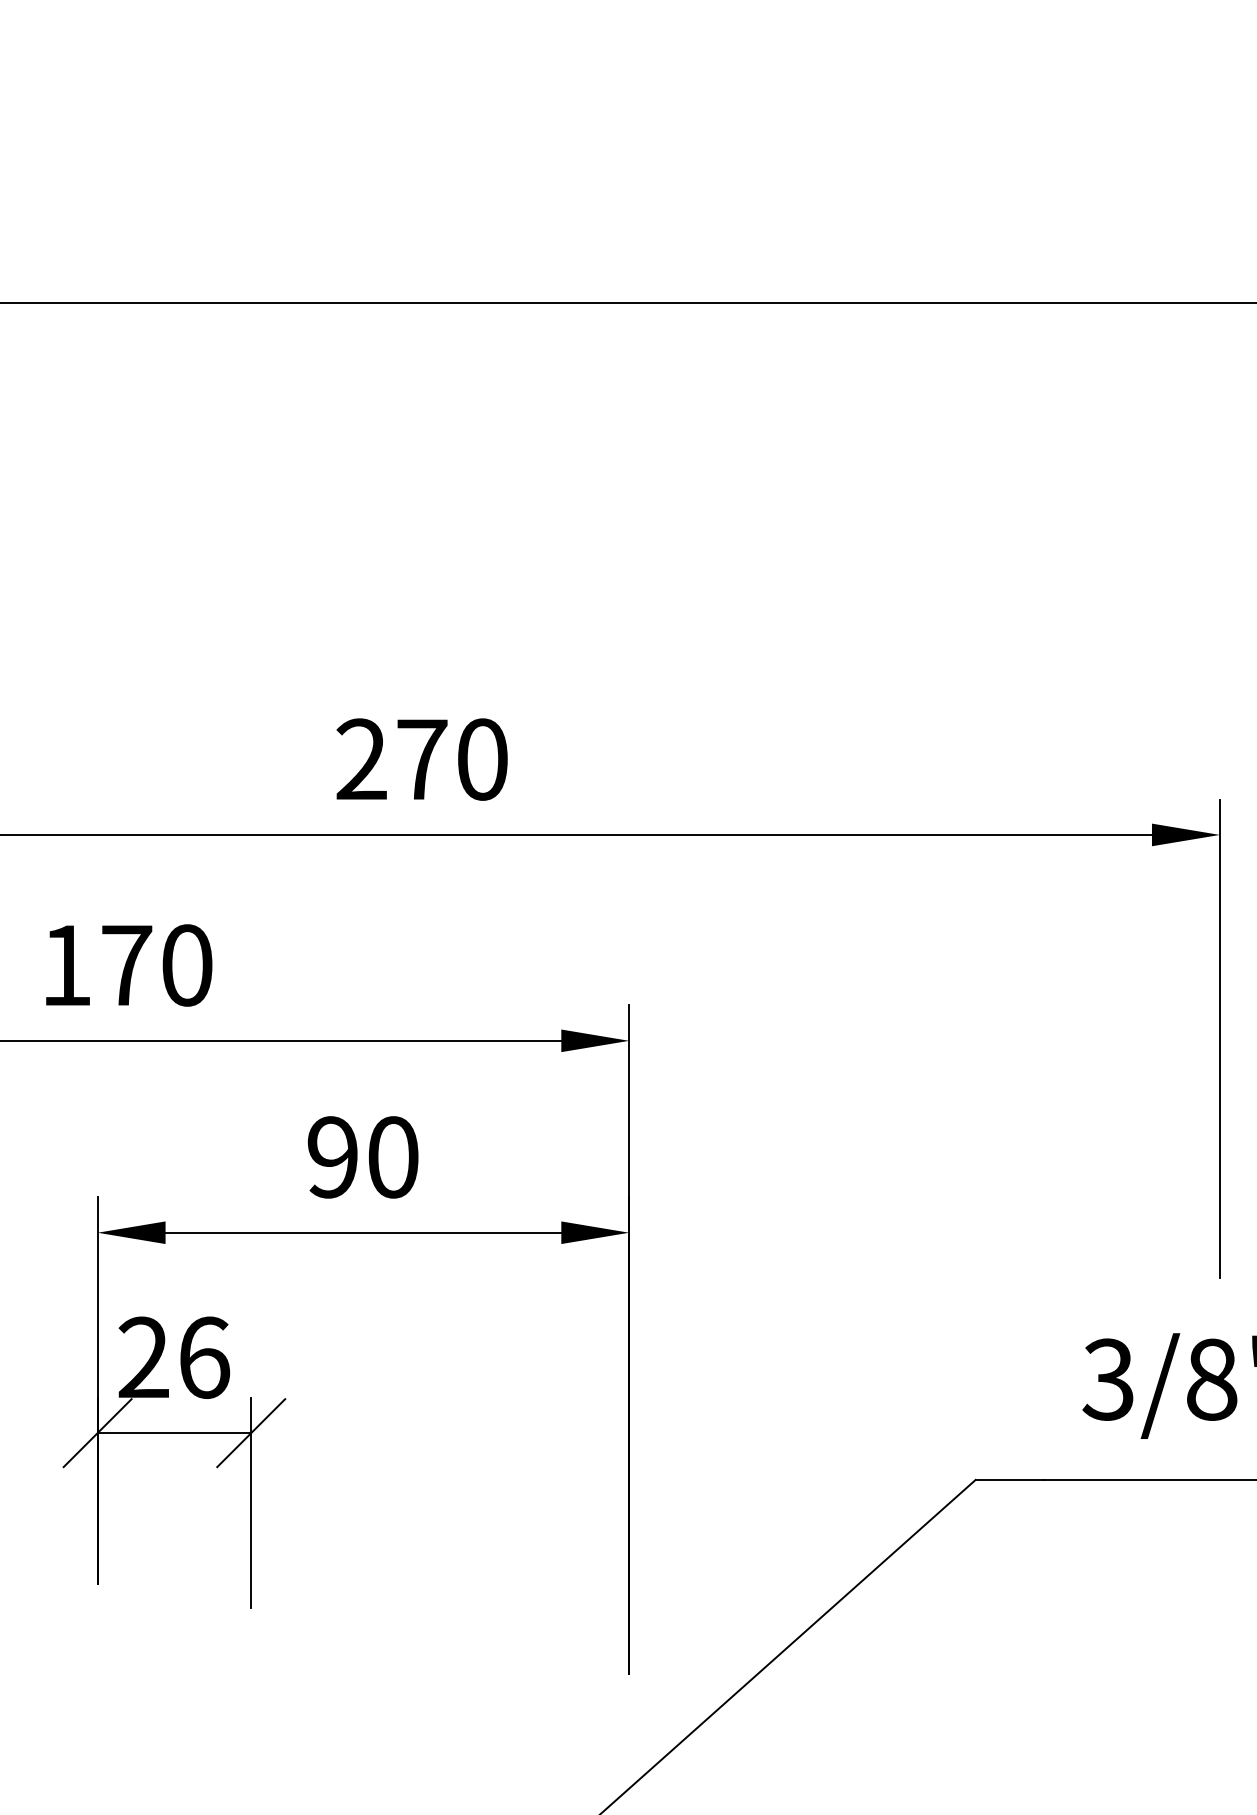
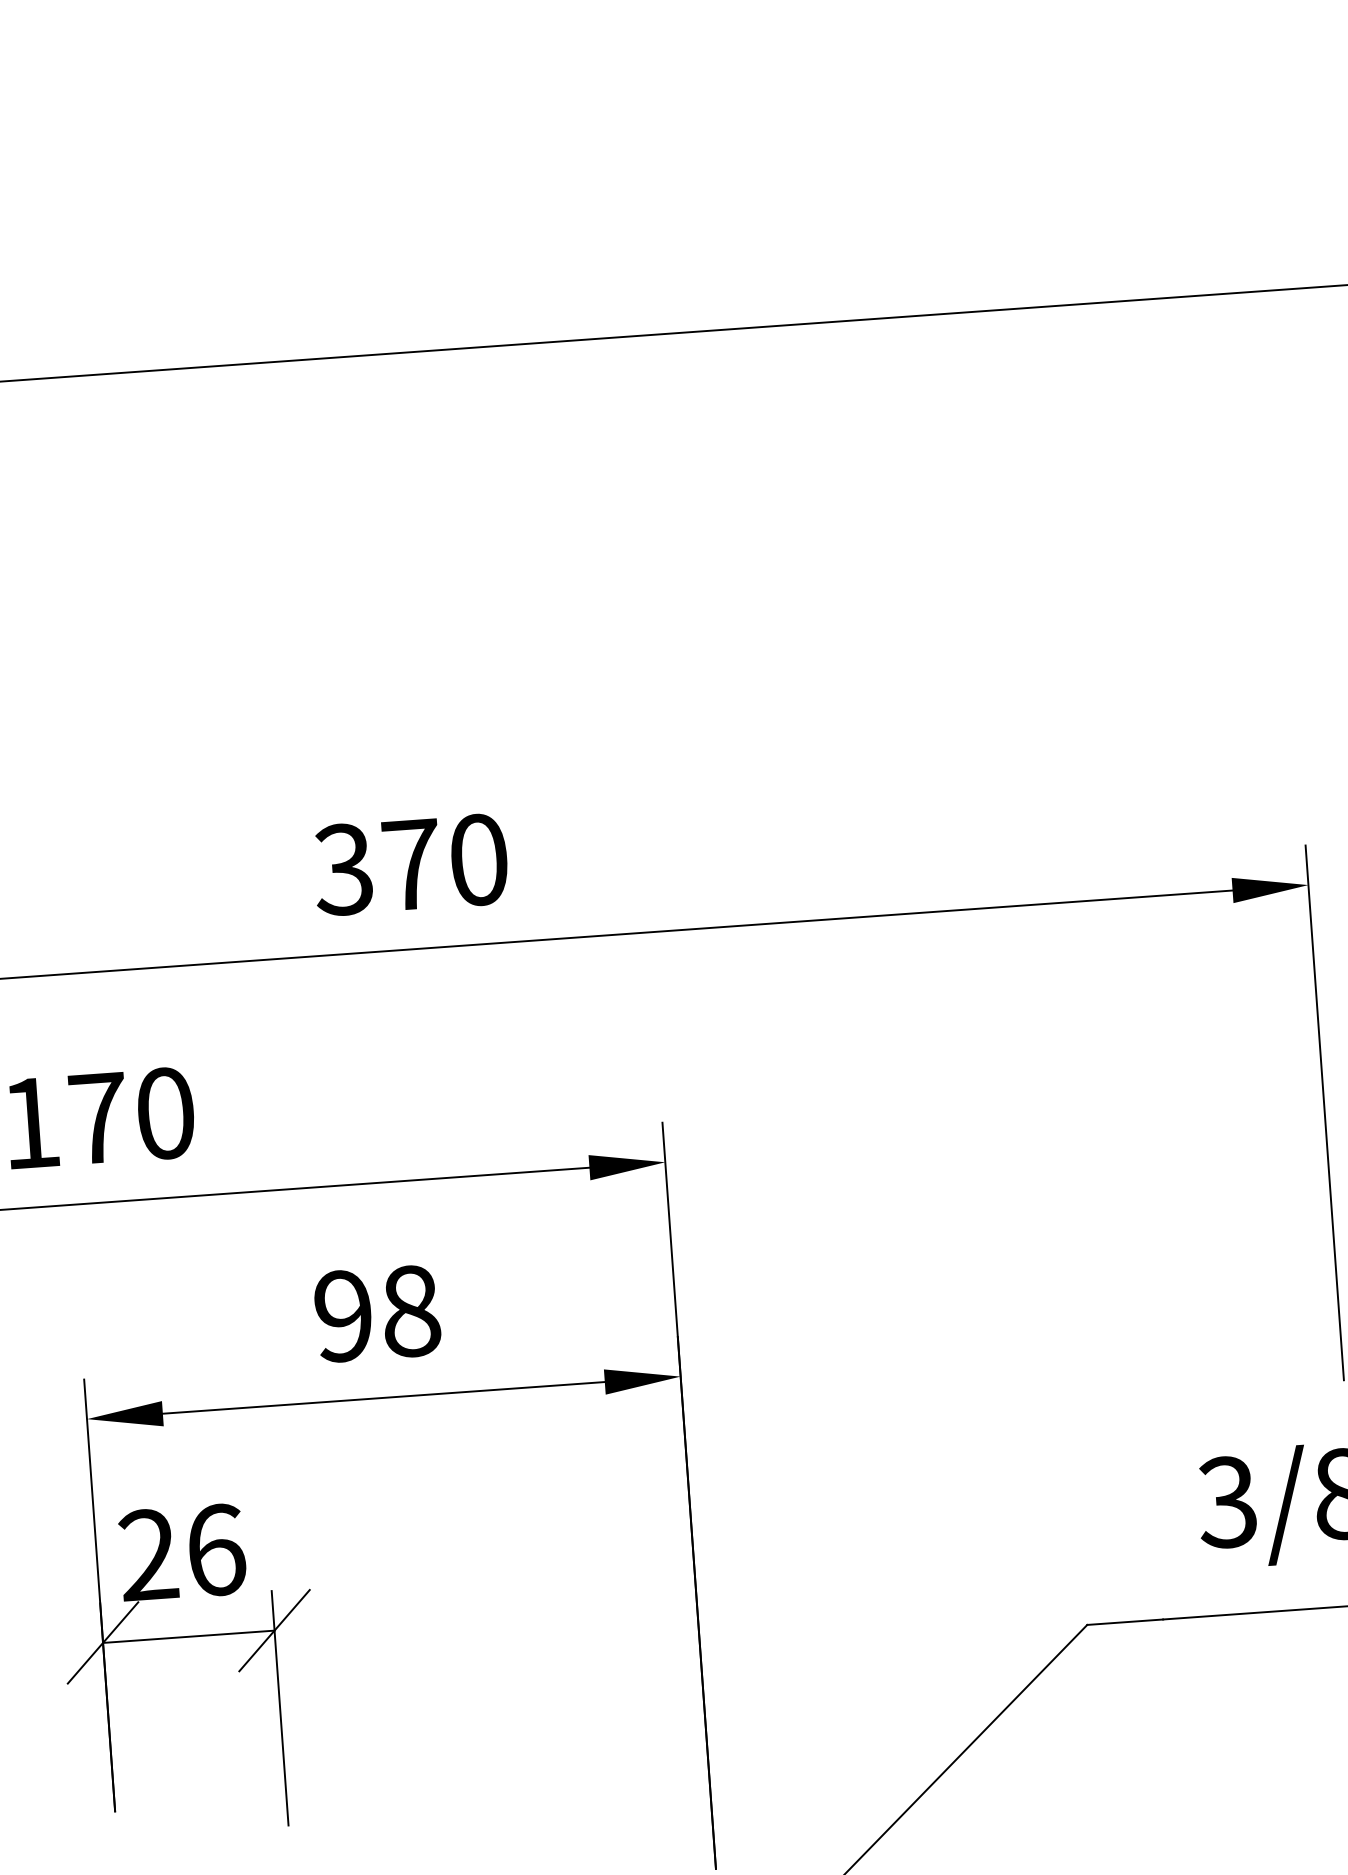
text: (360, 759) -> (342, 869), 270 -> 370
text: (393, 1157) -> (411, 1311), 90 -> 98

